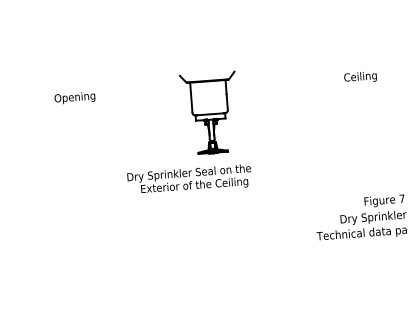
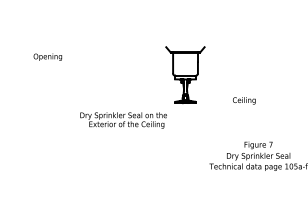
text: (360, 76) -> (244, 100), moved
part: (210, 114) -> (185, 75), moved

